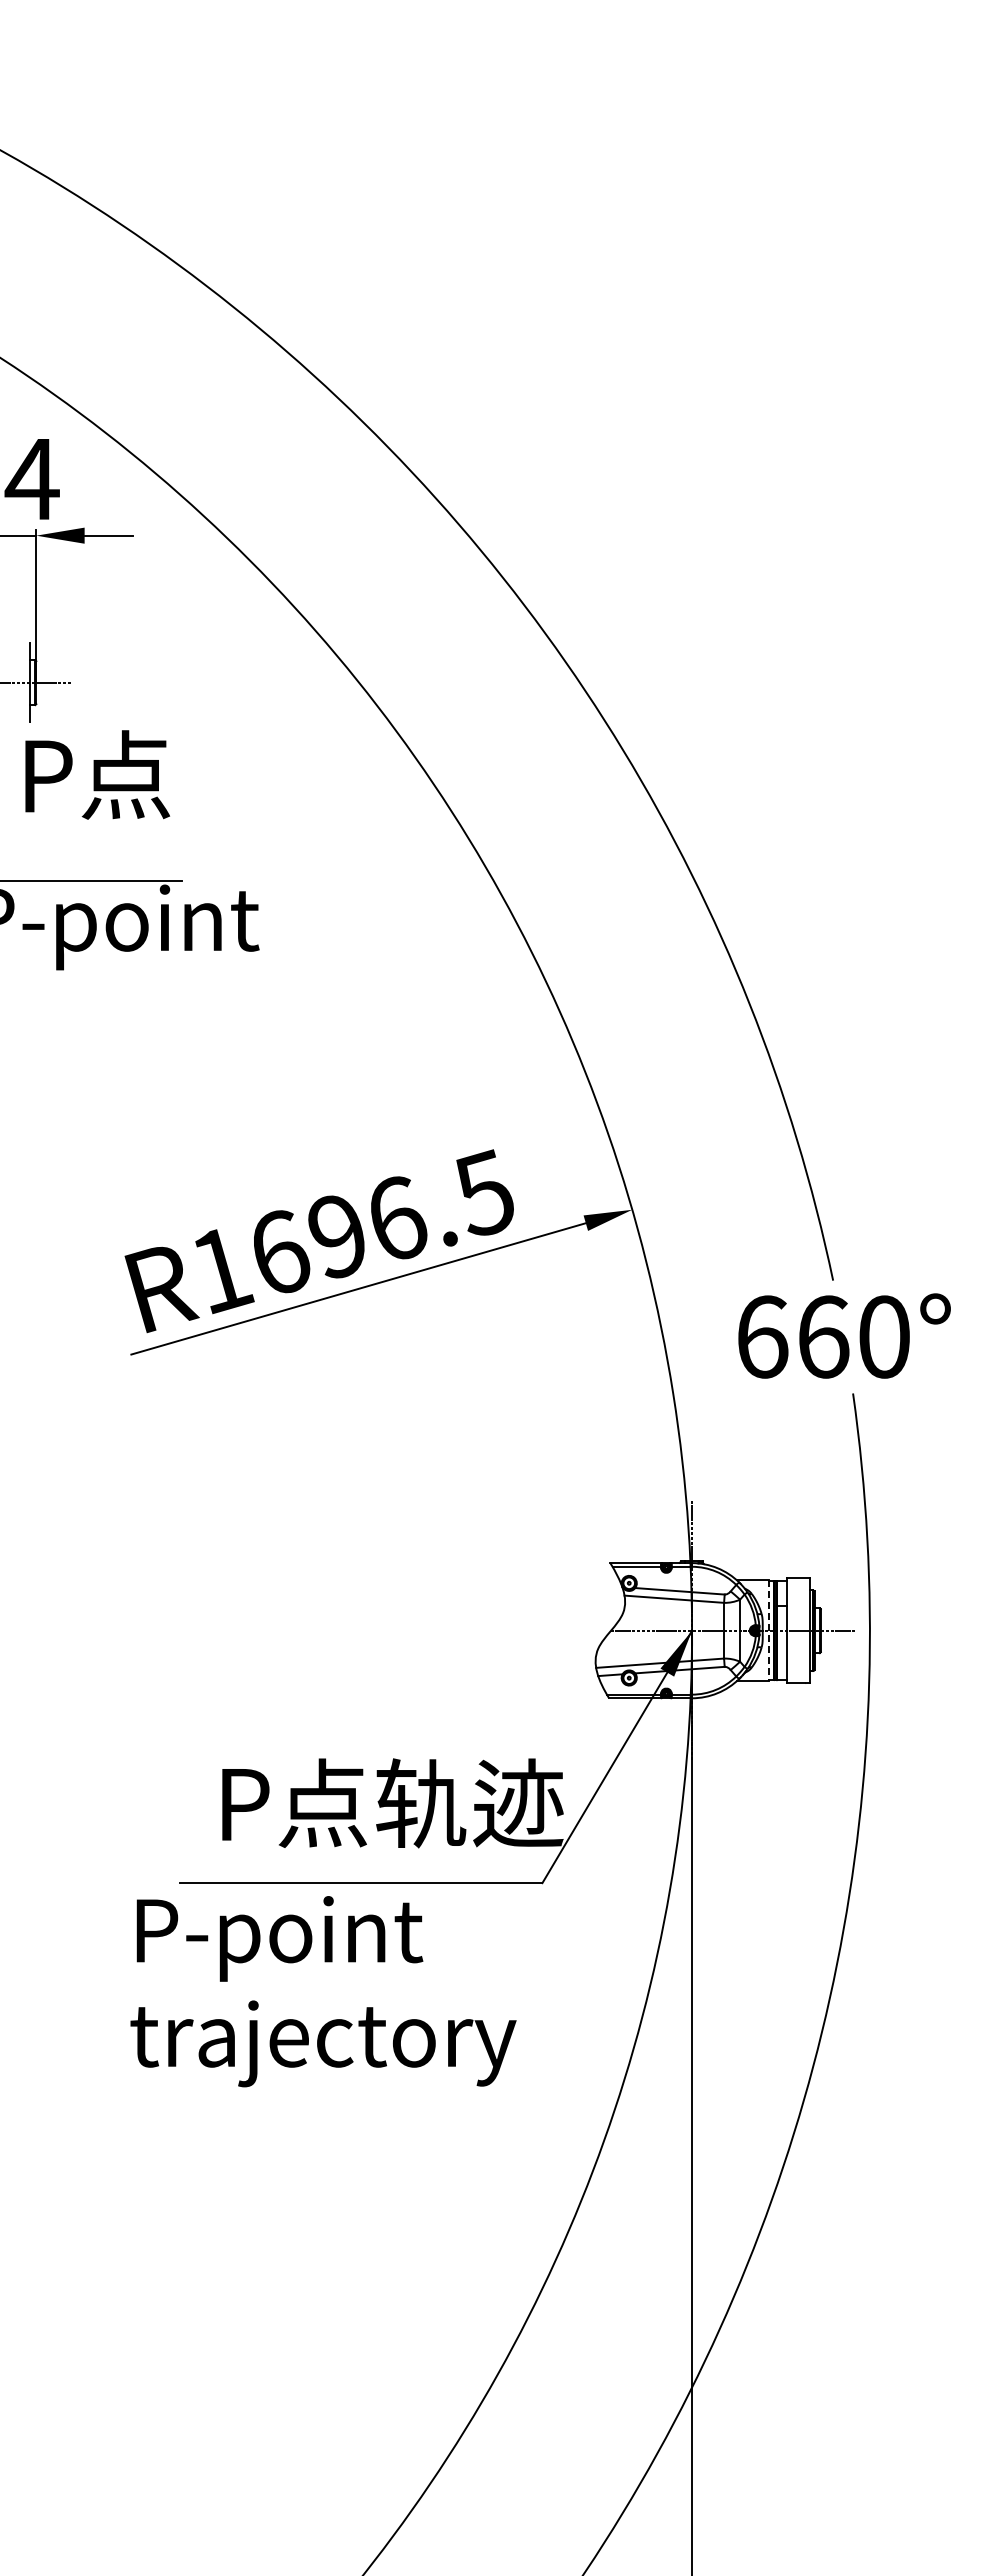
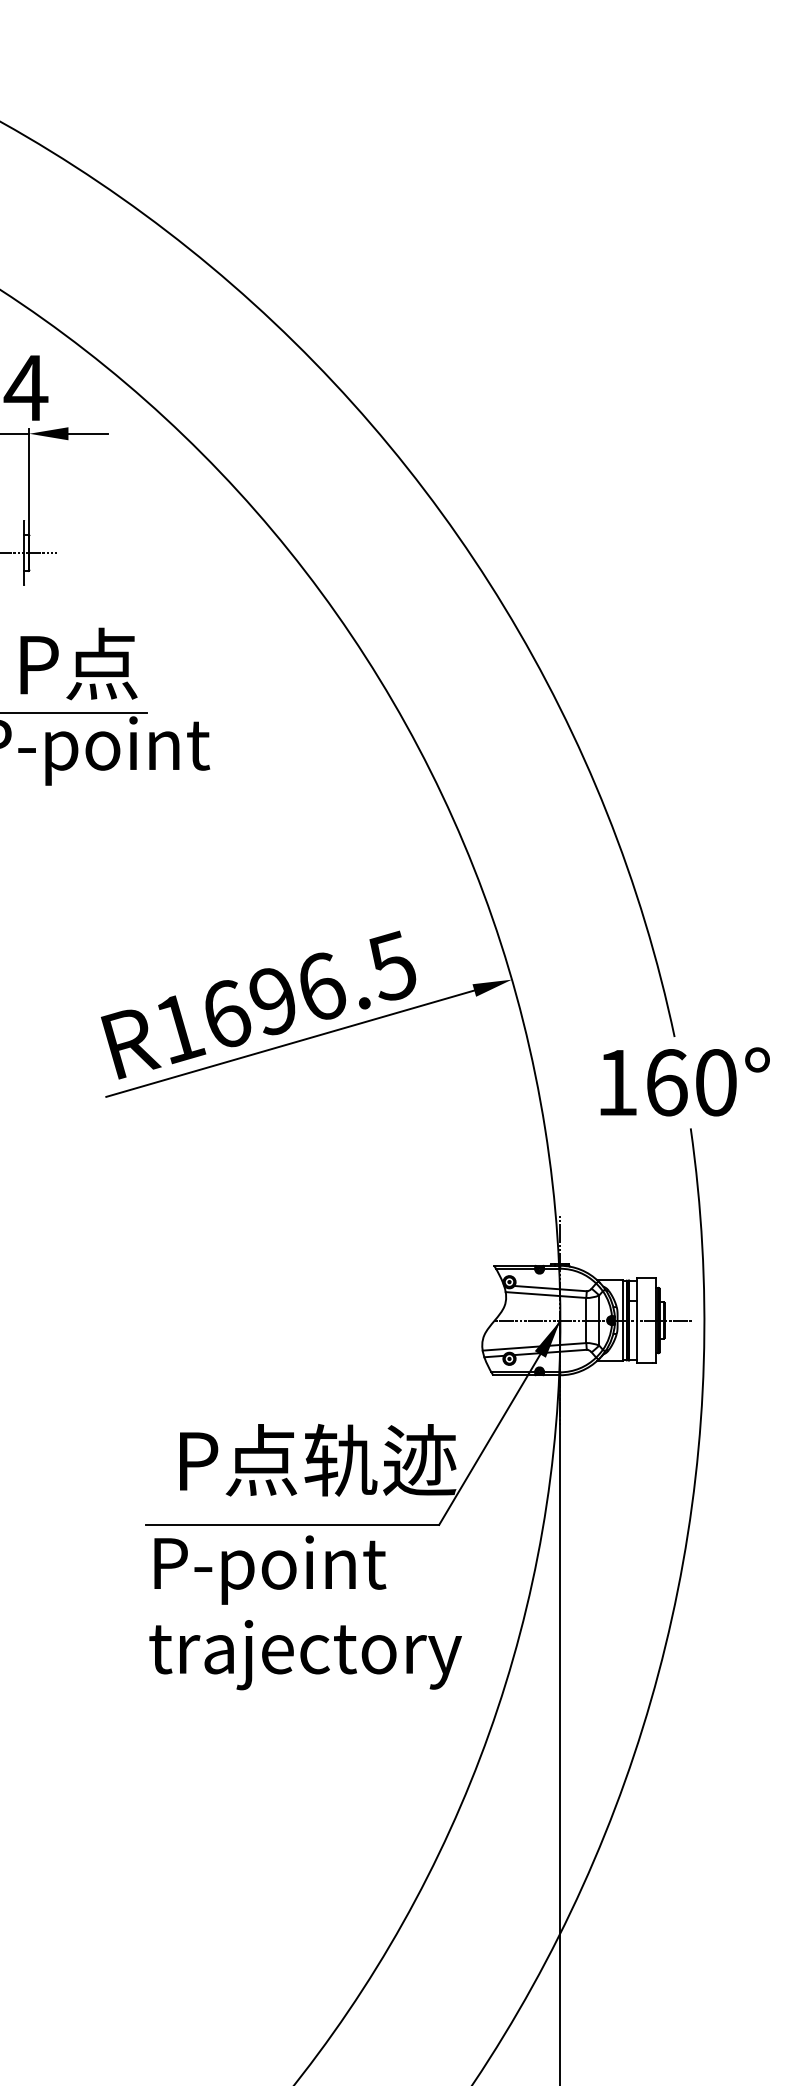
text: (97, 774) -> (78, 663), moved
text: (763, 1336) -> (618, 1082), 660° -> 160°
line: (768, 1630) -> (622, 1320), dashed -> solid
text: (323, 1991) -> (305, 1612), moved

